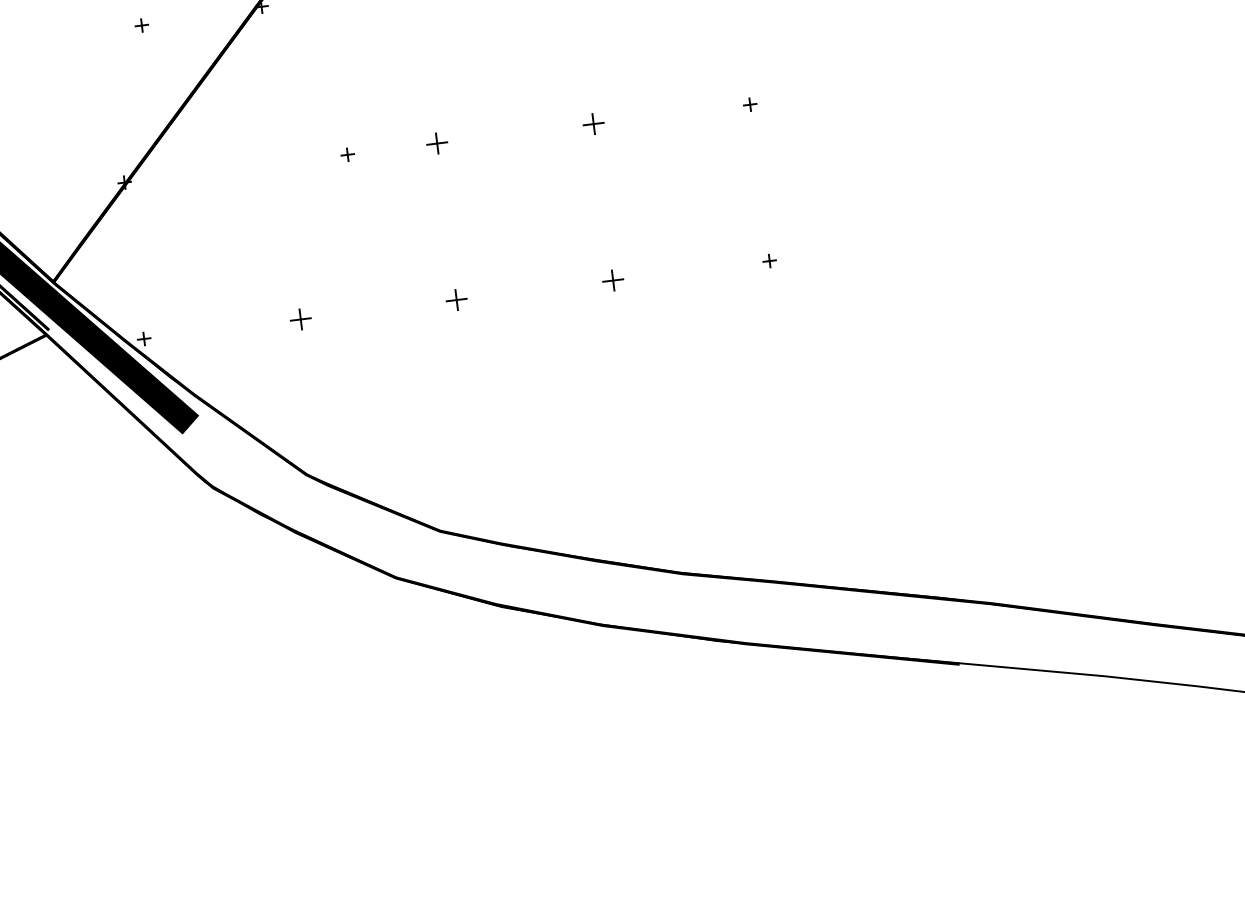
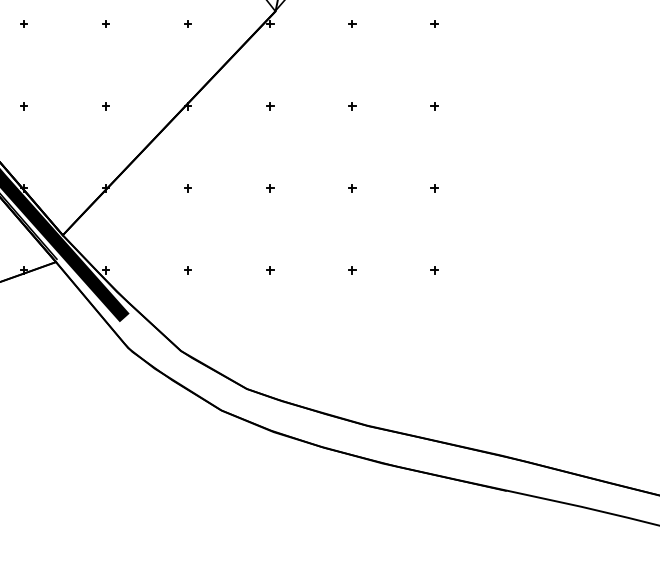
part: (140, 26) -> (105, 106), moved
part: (594, 124) -> (352, 188), size x0.62
part: (437, 143) -> (270, 188), size x0.62
part: (346, 155) -> (187, 188), moved
part: (613, 280) -> (352, 270), size x0.62
part: (457, 300) -> (270, 270), size x0.62
part: (299, 319) -> (187, 270), size x0.62

